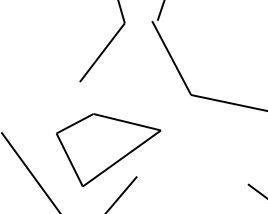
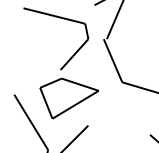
part: (108, 148) -> (68, 98), moved

